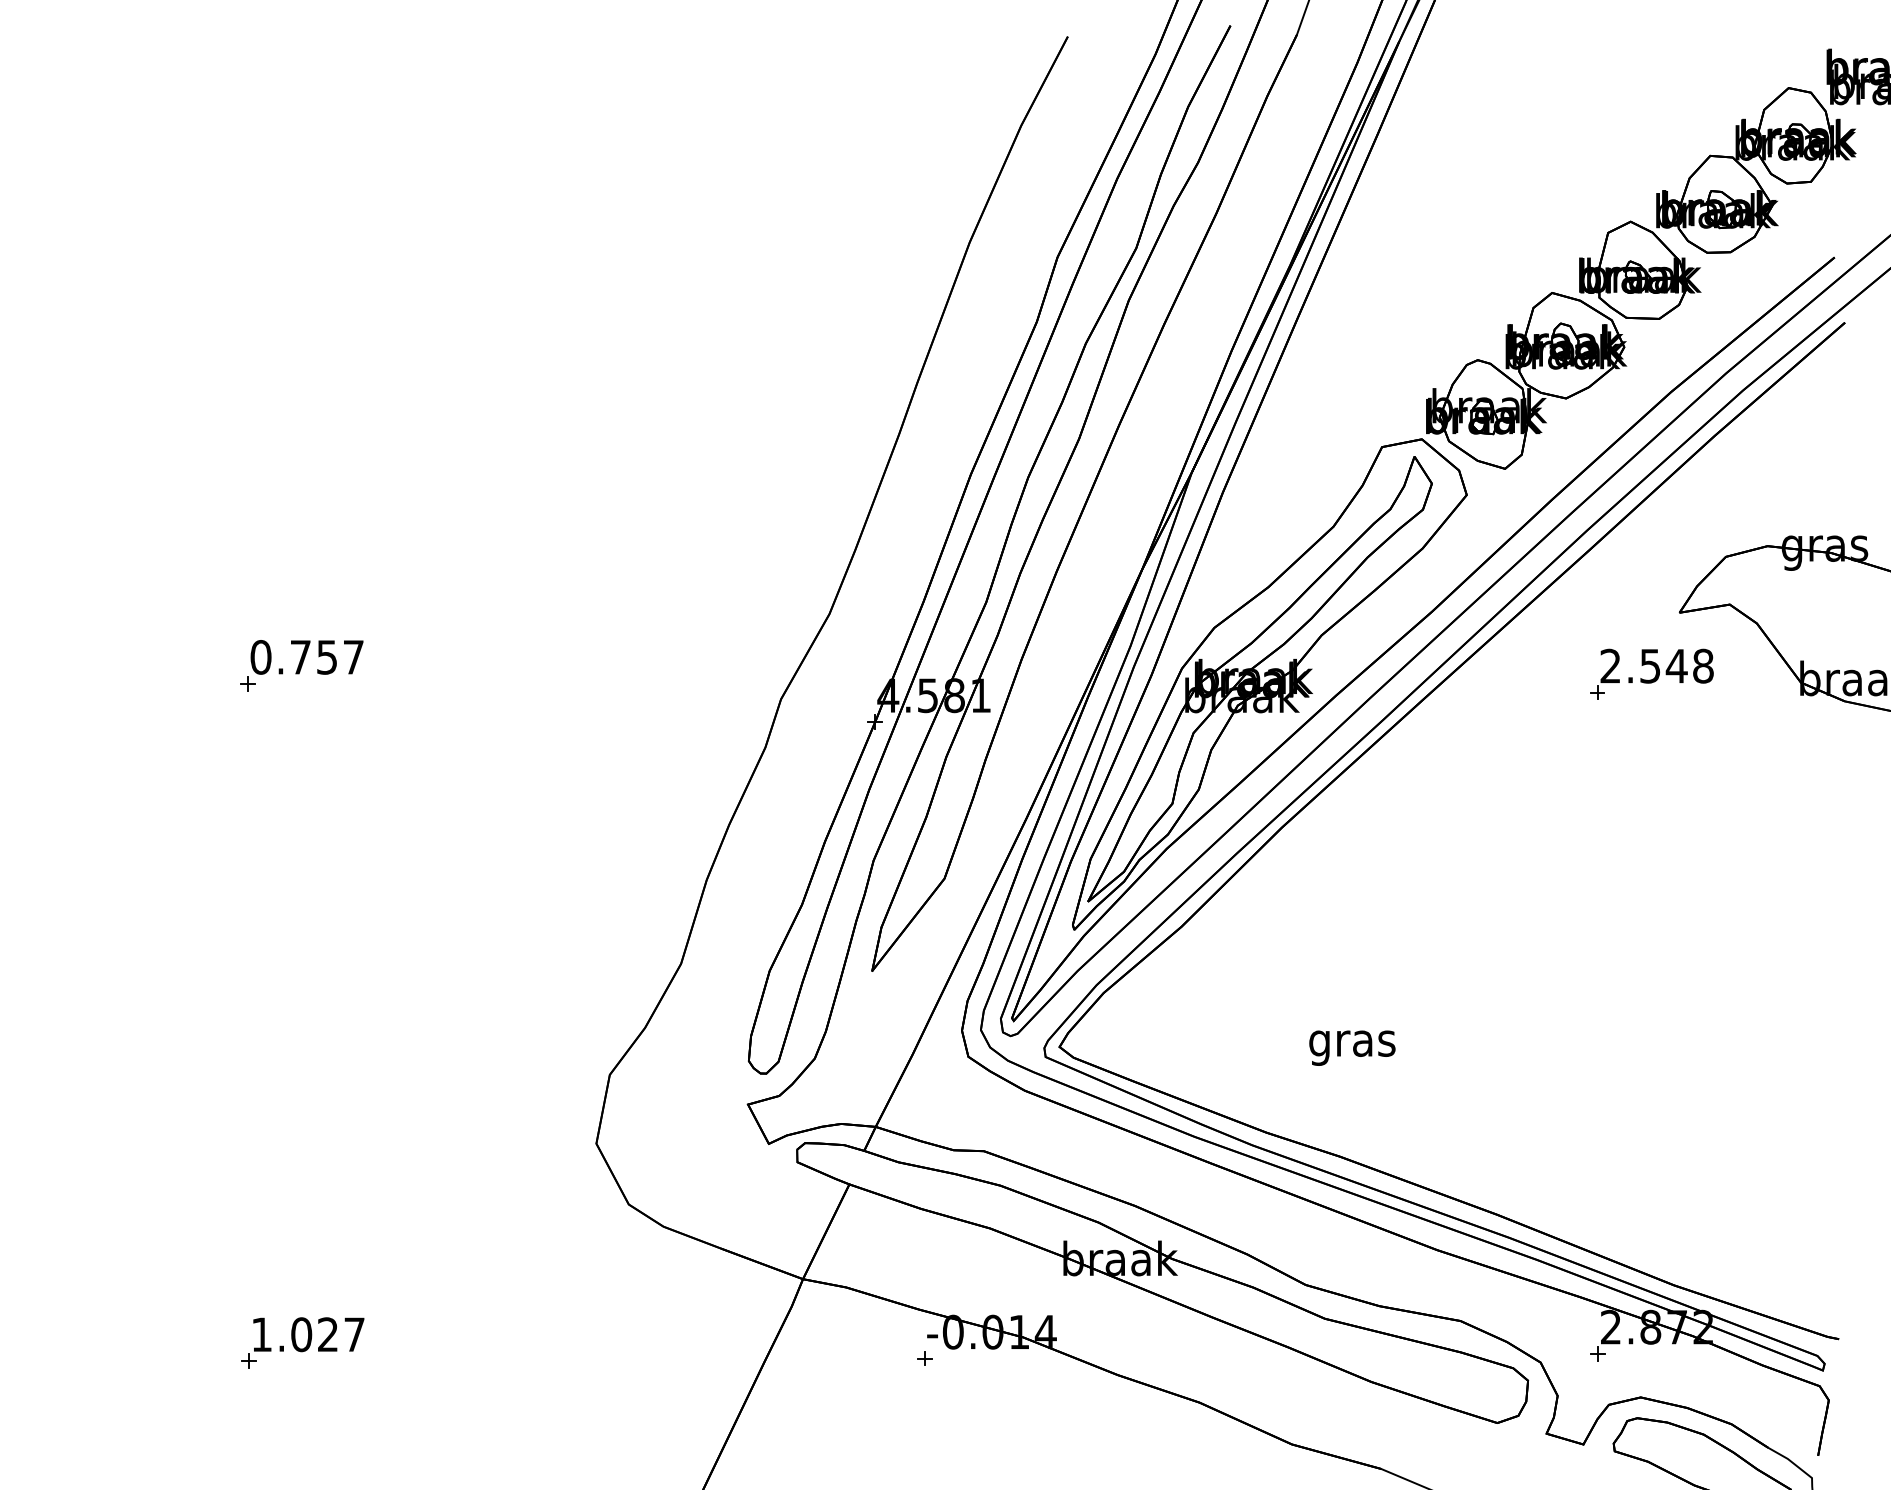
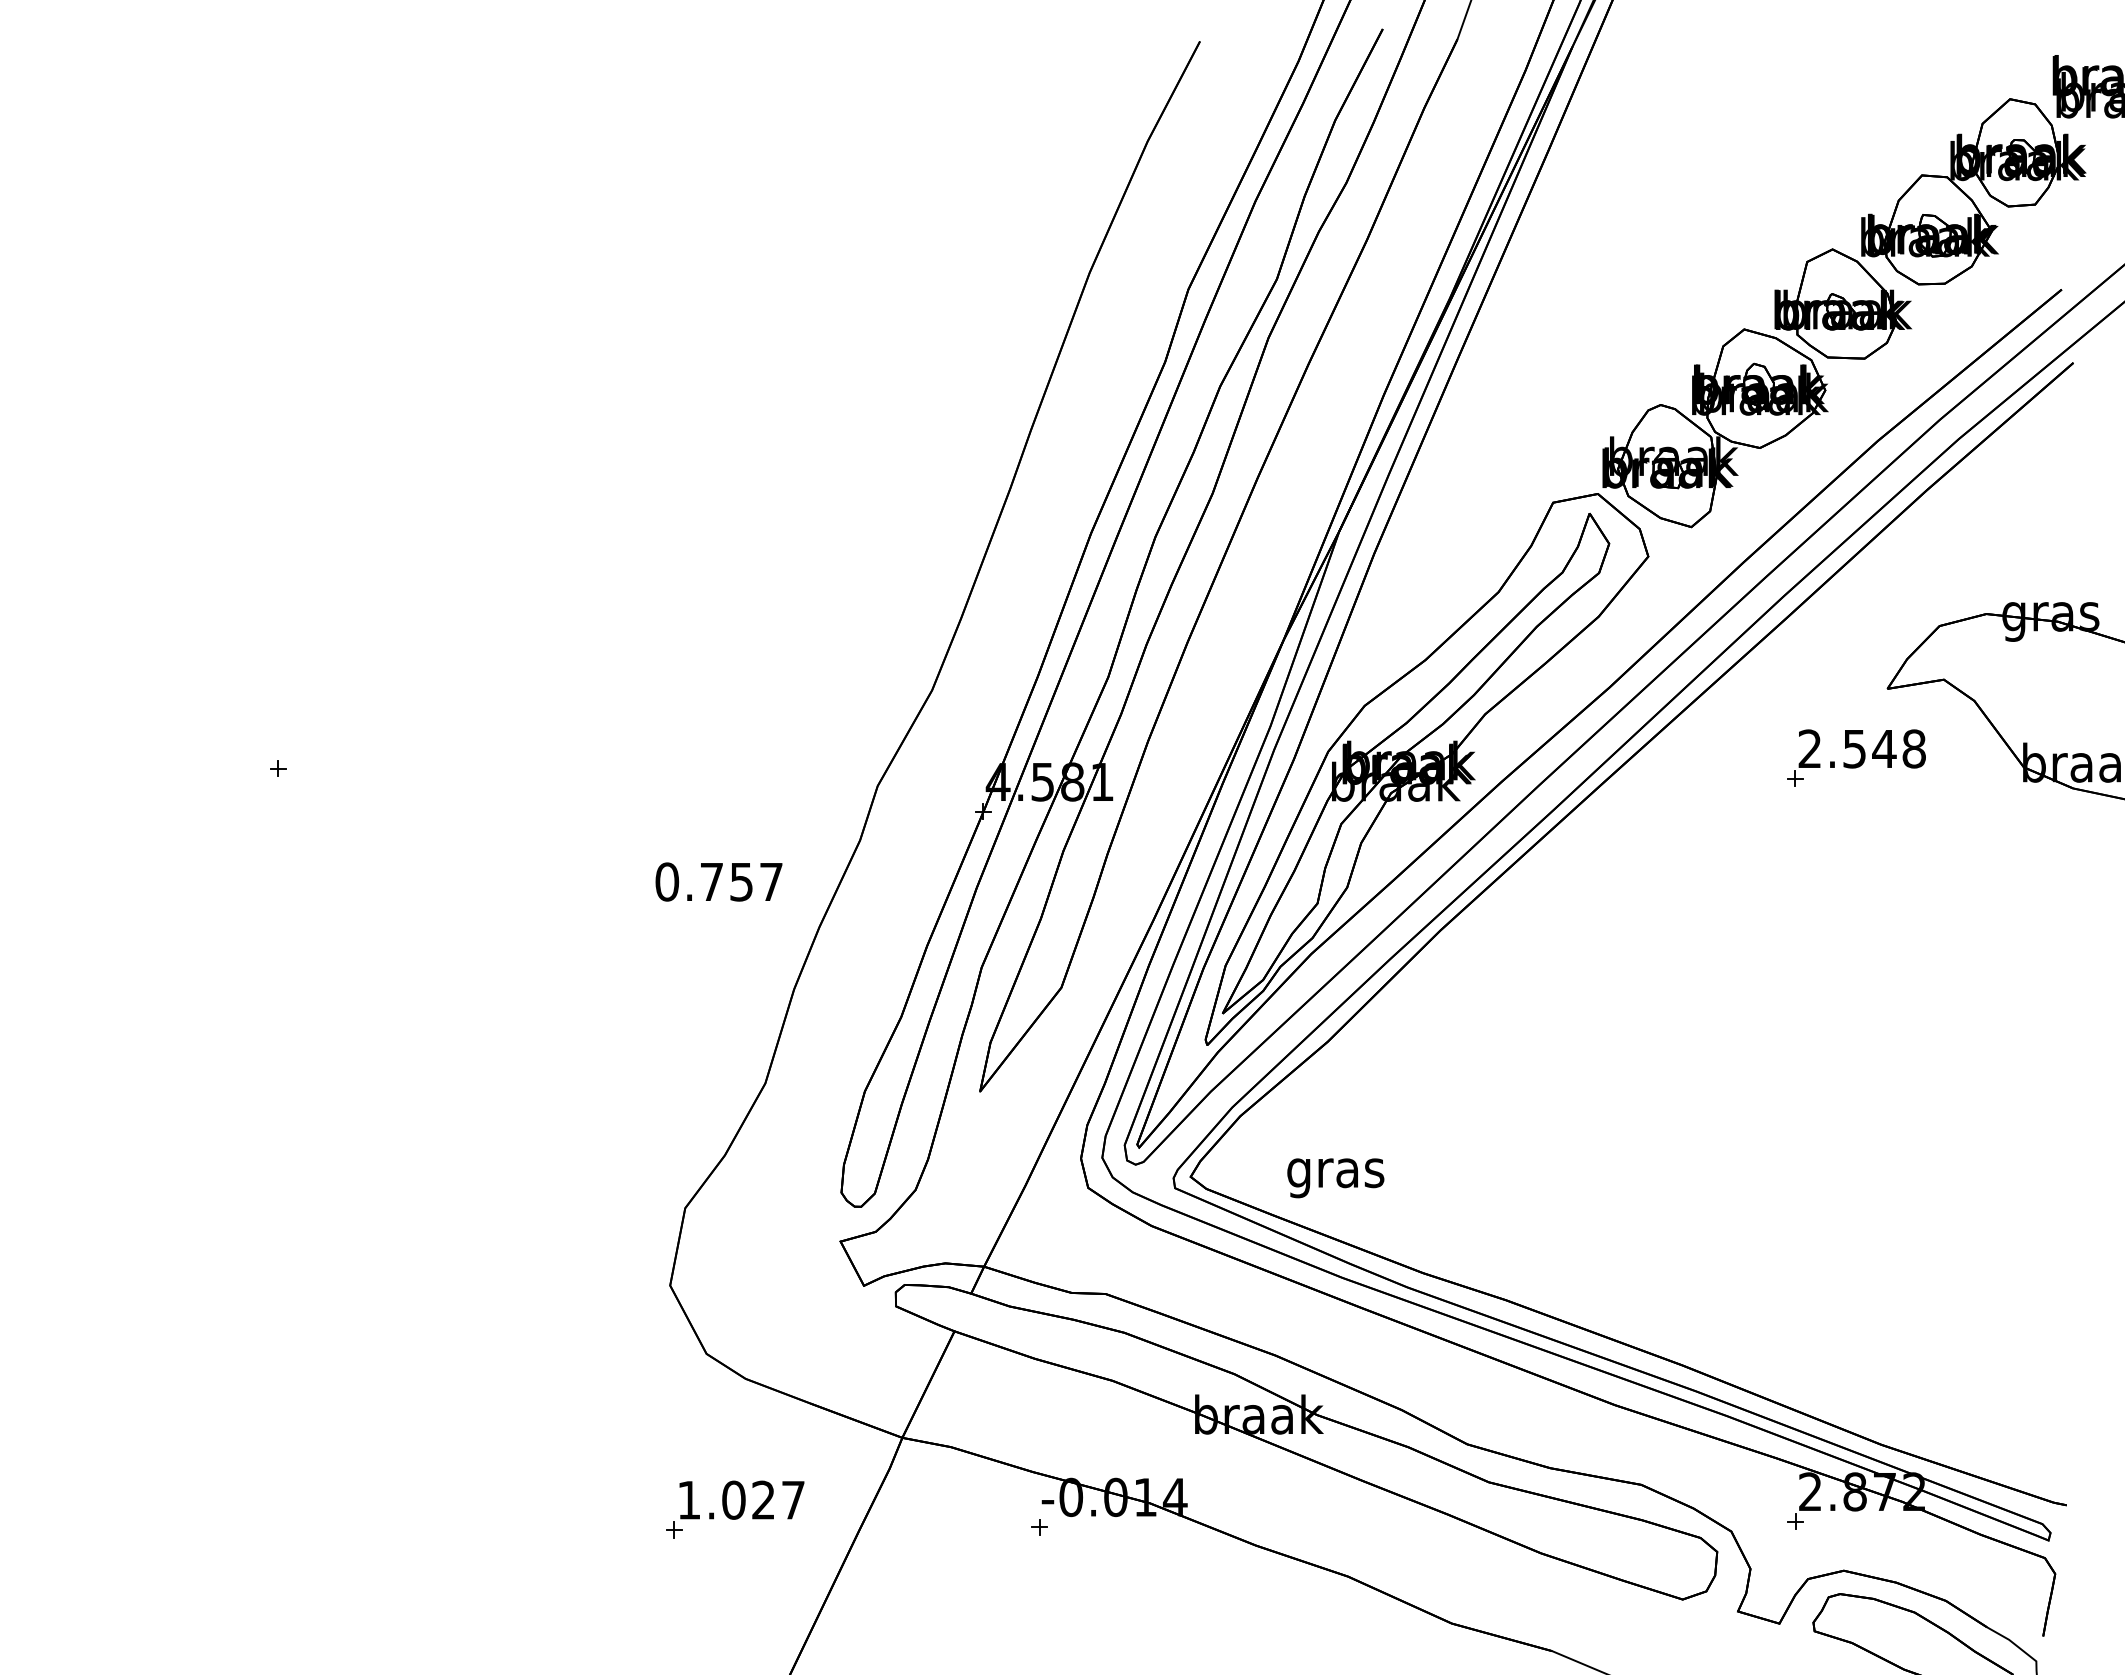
text: (306, 656) -> (718, 881), moved
text: (1352, 1048) -> (1335, 1178), moved
part: (303, 1342) -> (735, 1509), moved

